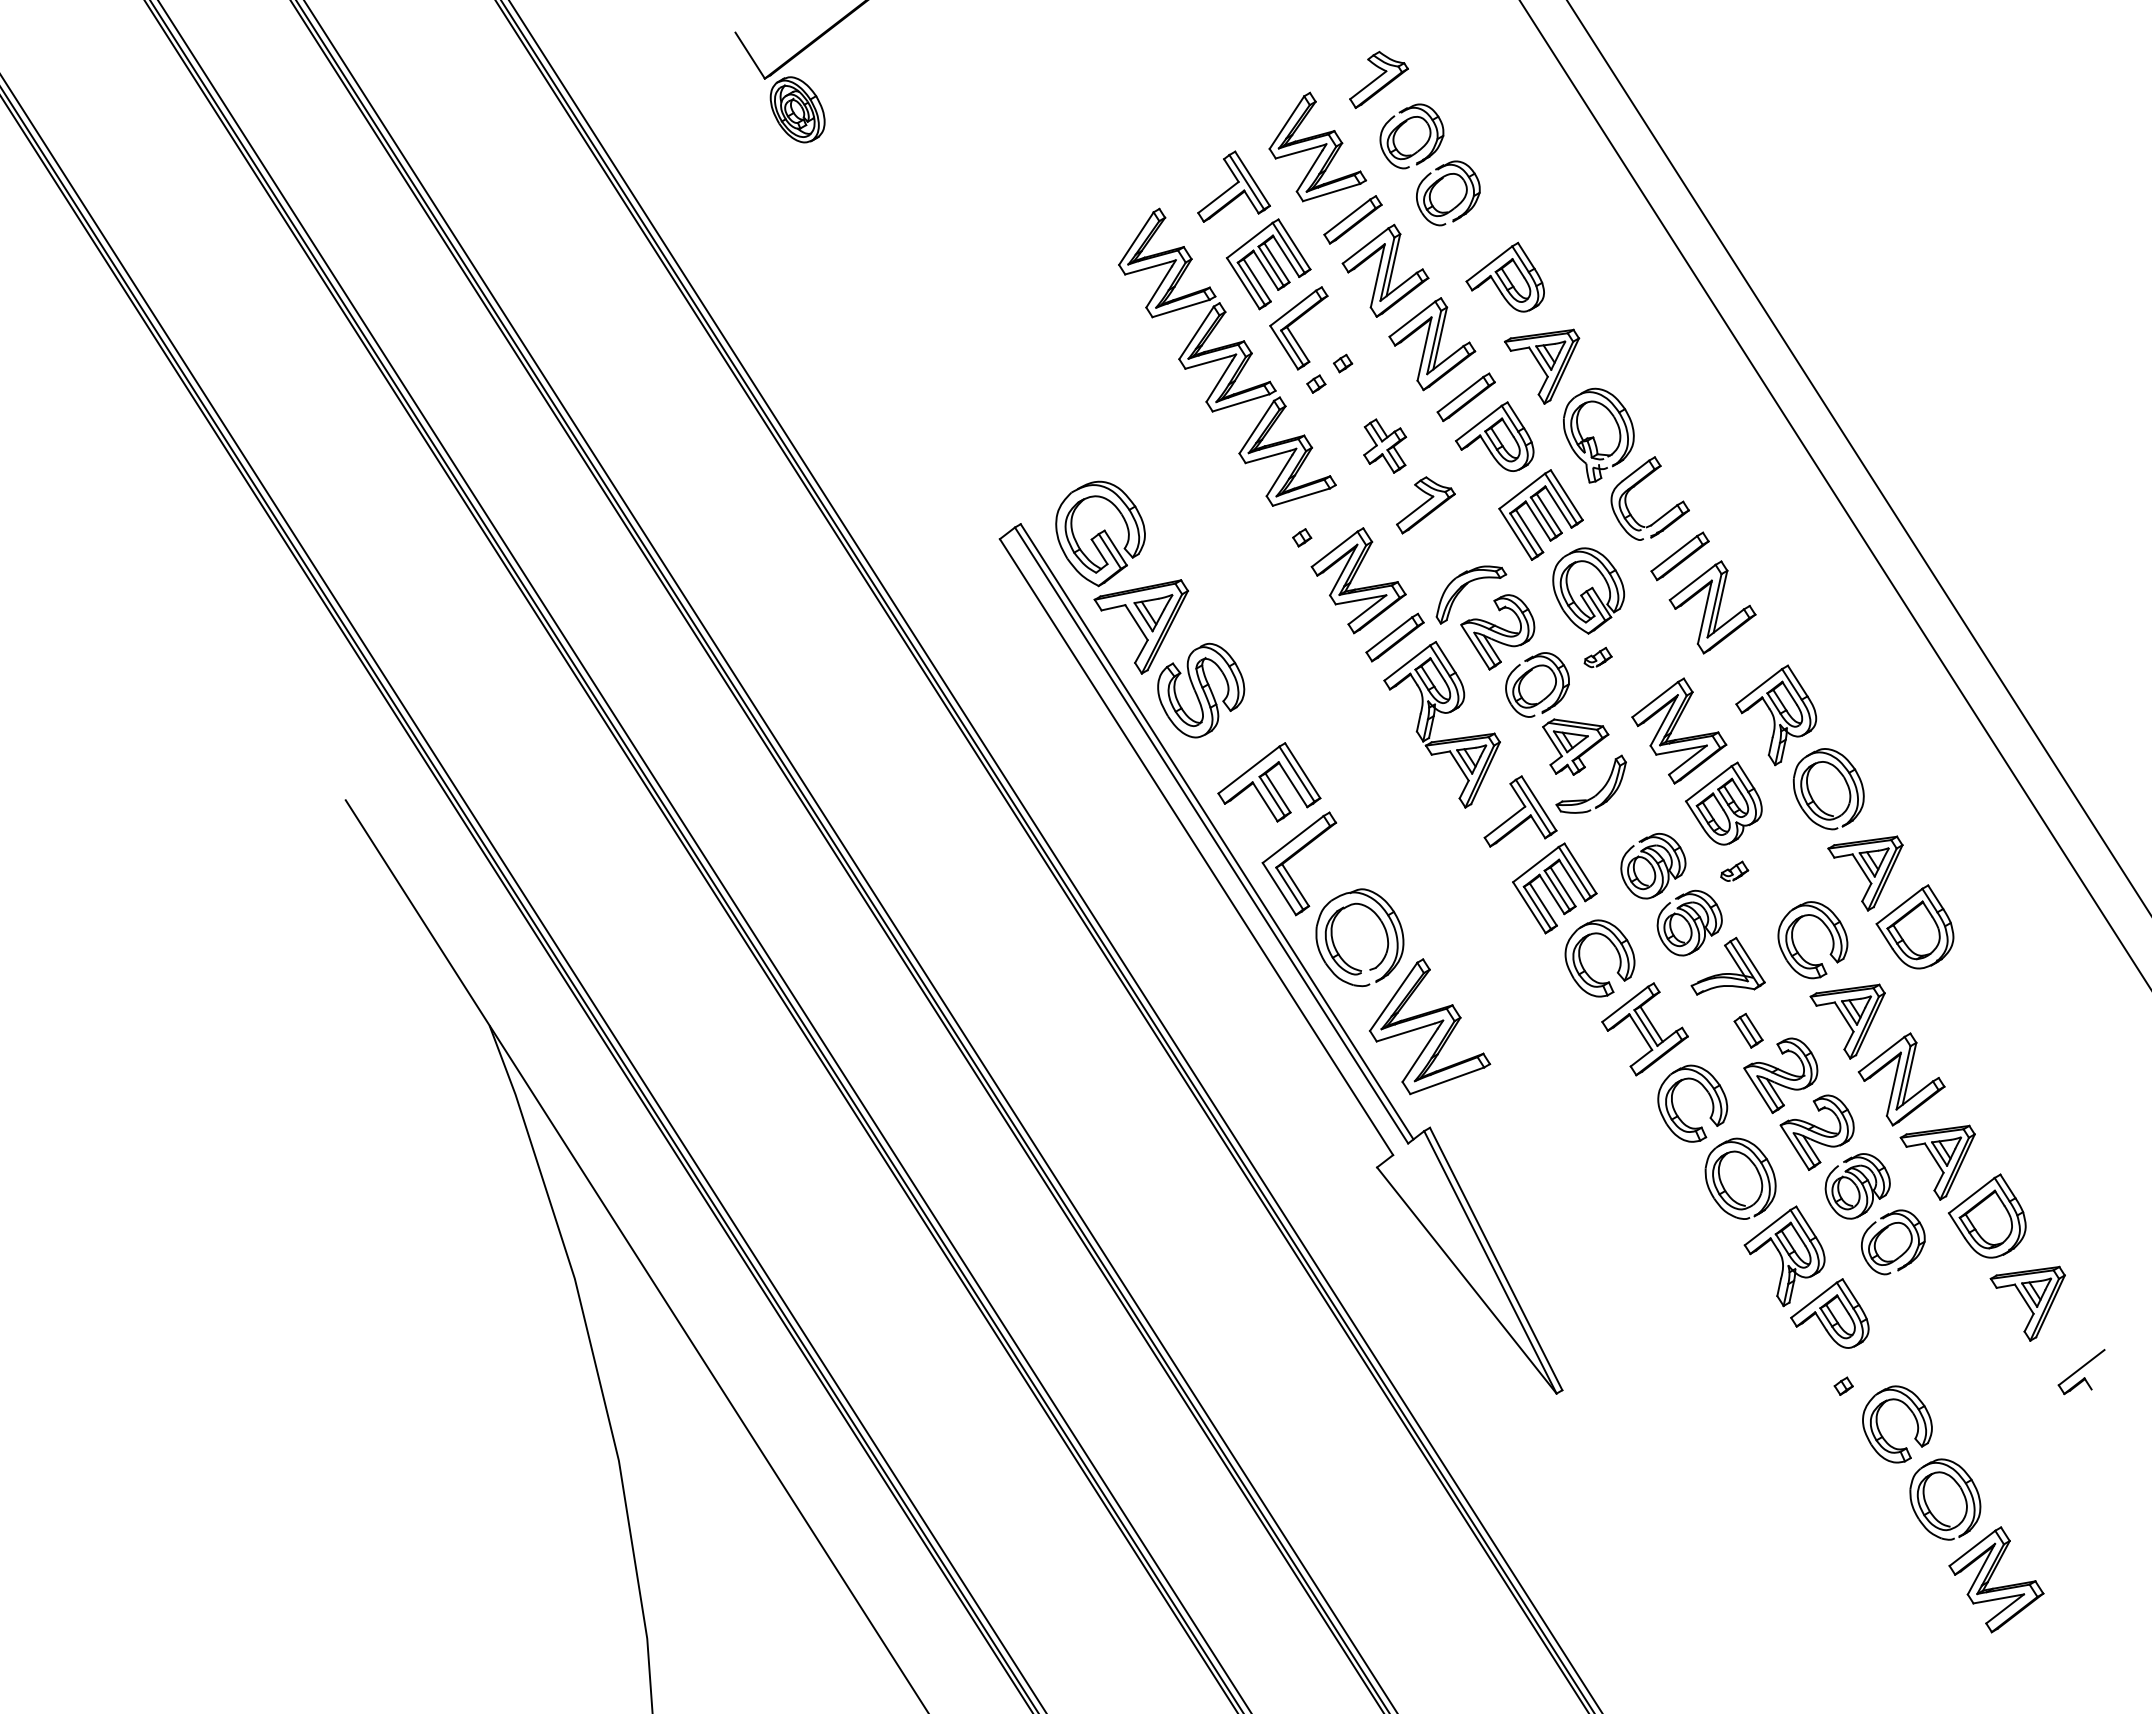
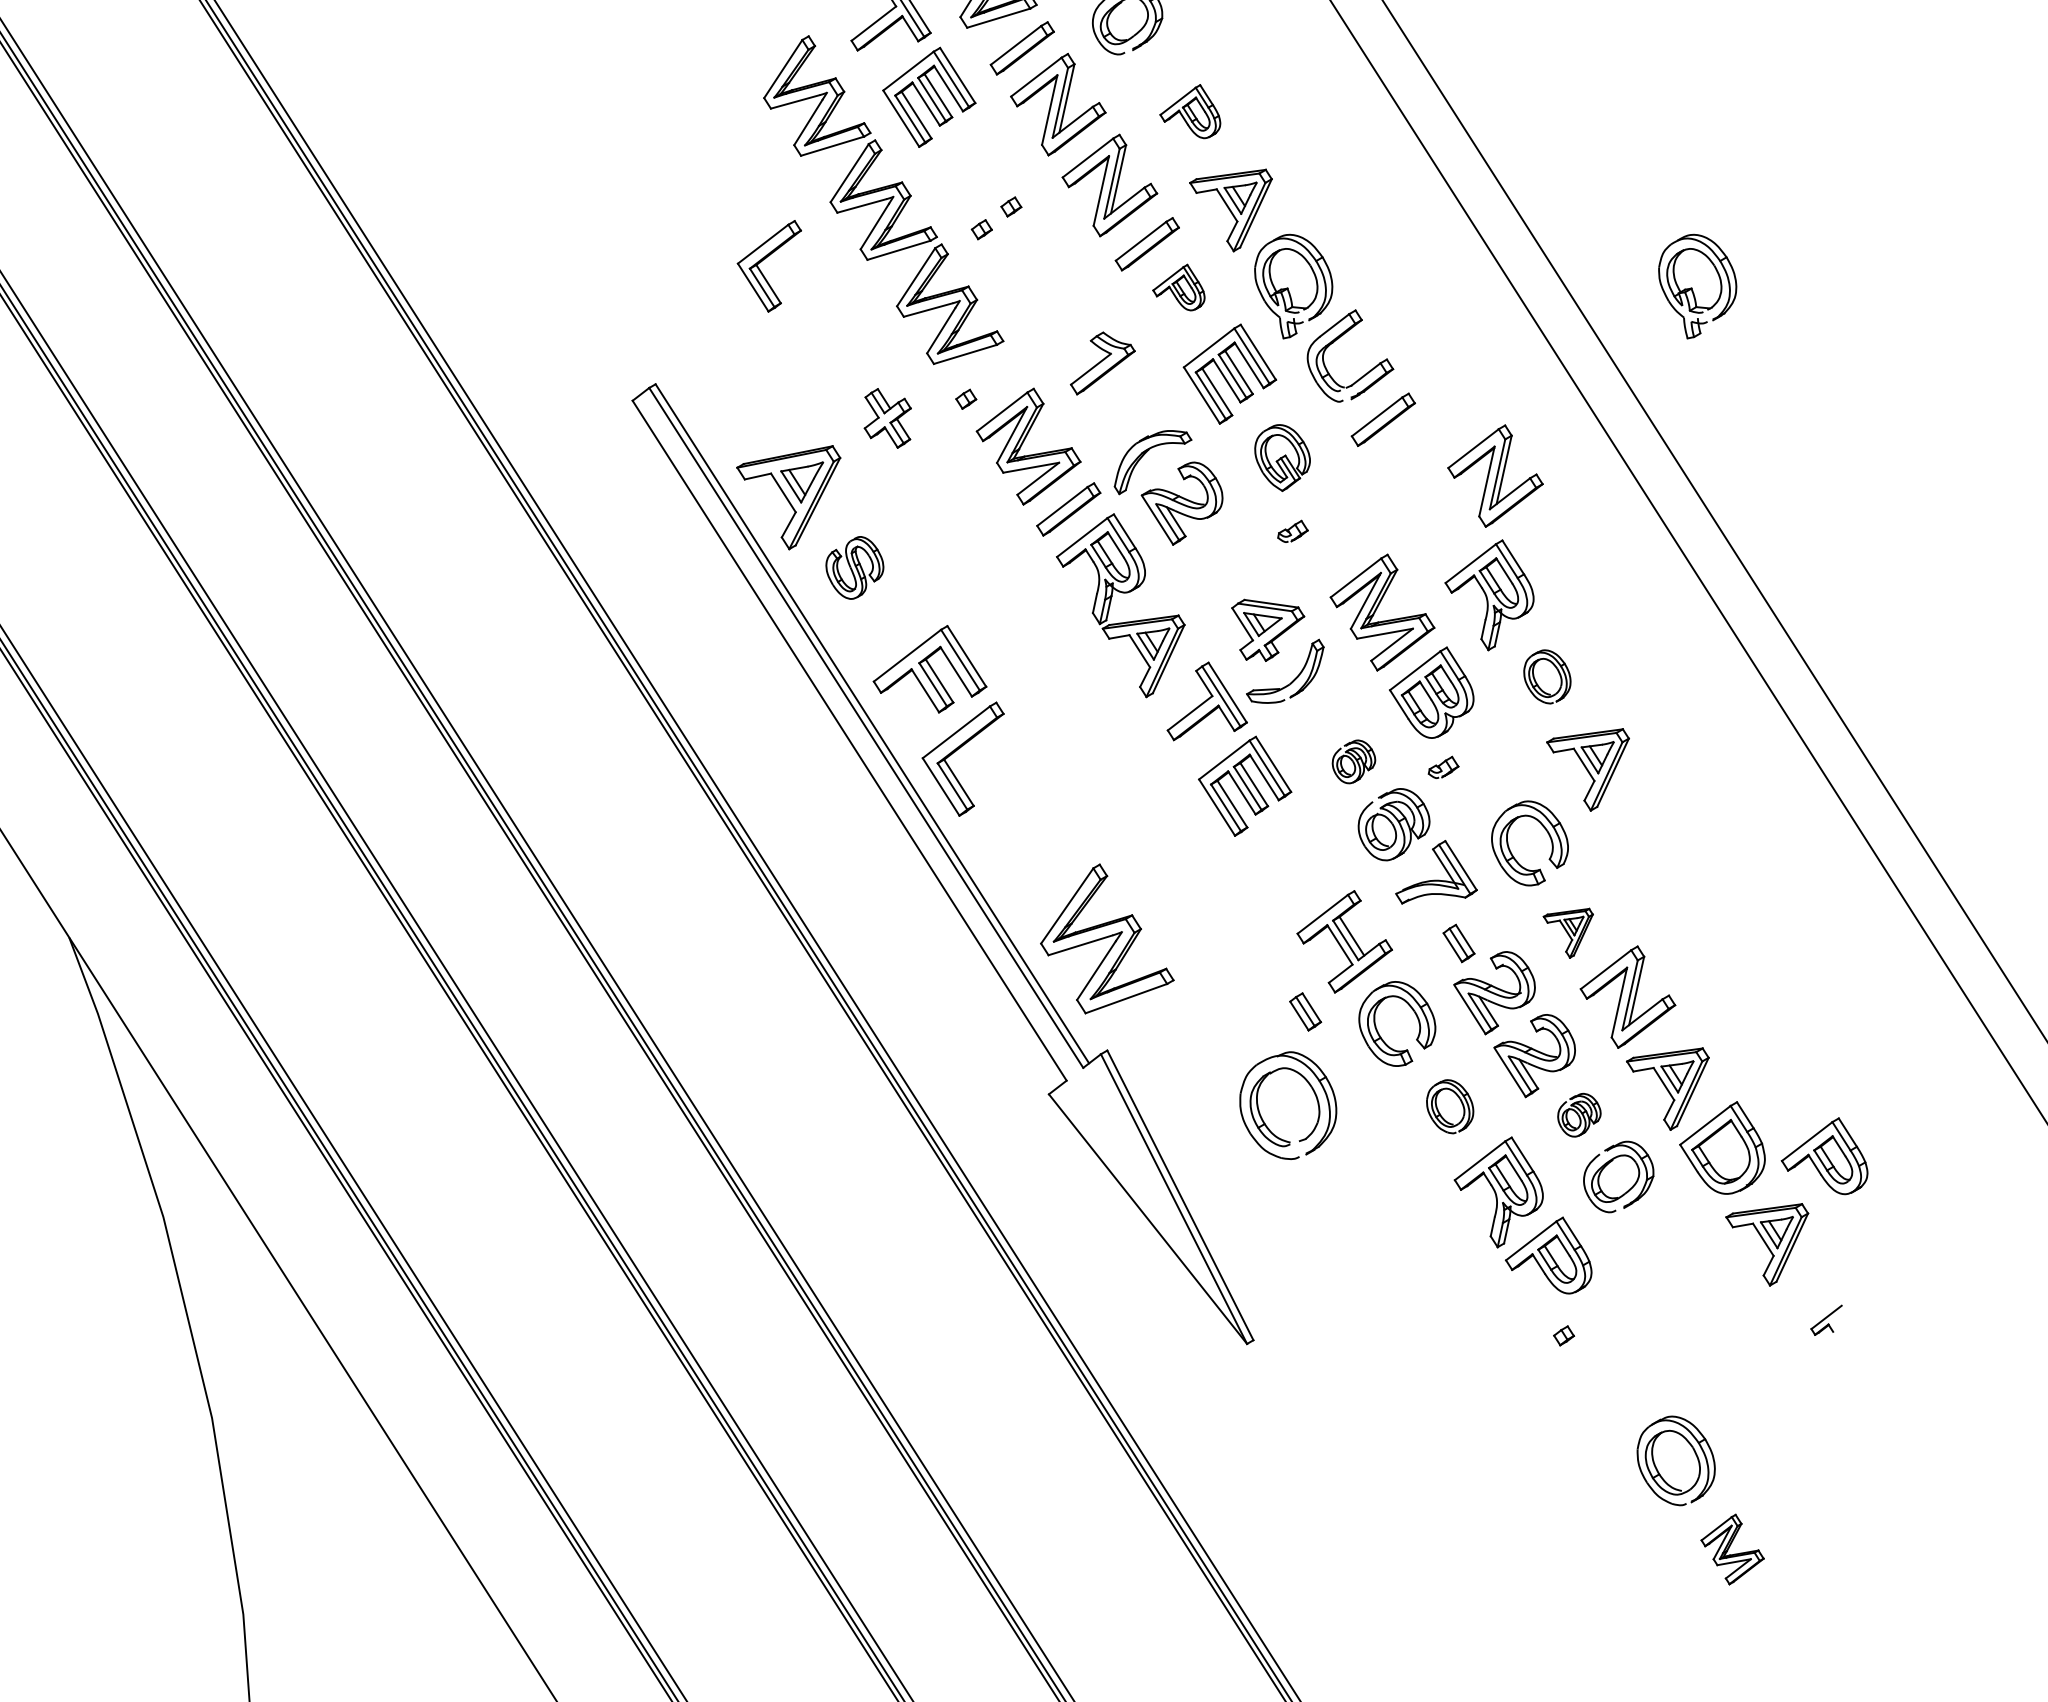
part: (1504, 276) -> (1189, 110), size x0.7
part: (1293, 323) -> (763, 260), moved
part: (1964, 435) -> (1697, 286), added
part: (1494, 436) -> (1178, 287), size x0.6
part: (1385, 445) -> (888, 417), moved
part: (1100, 533) -> (743, 394), removed
part: (1588, 590) -> (1282, 457), size x0.7
part: (1712, 607) -> (1495, 476), moved
part: (1537, 684) -> (1226, 561), removed
part: (1201, 690) -> (855, 567), size x0.6
part: (1828, 789) -> (1547, 677), size x0.6
part: (1653, 866) -> (1354, 762), size x0.6
part: (1914, 926) -> (1642, 828), removed
part: (1336, 948) -> (1262, 1117), moved
part: (1585, 969) -> (1278, 875), removed
part: (1847, 1021) -> (1568, 933), size x0.6
part: (1609, 1092) -> (1305, 1011), added
part: (1740, 1178) -> (1450, 1106), size x0.6
part: (1857, 1186) -> (1579, 1115), size x0.6
part: (2079, 1223) -> (1824, 1156), added
part: (2081, 1372) -> (1826, 1320), size x0.6
part: (1912, 1414) -> (1639, 1367), removed
part: (1996, 1579) -> (1732, 1549), size x0.6

